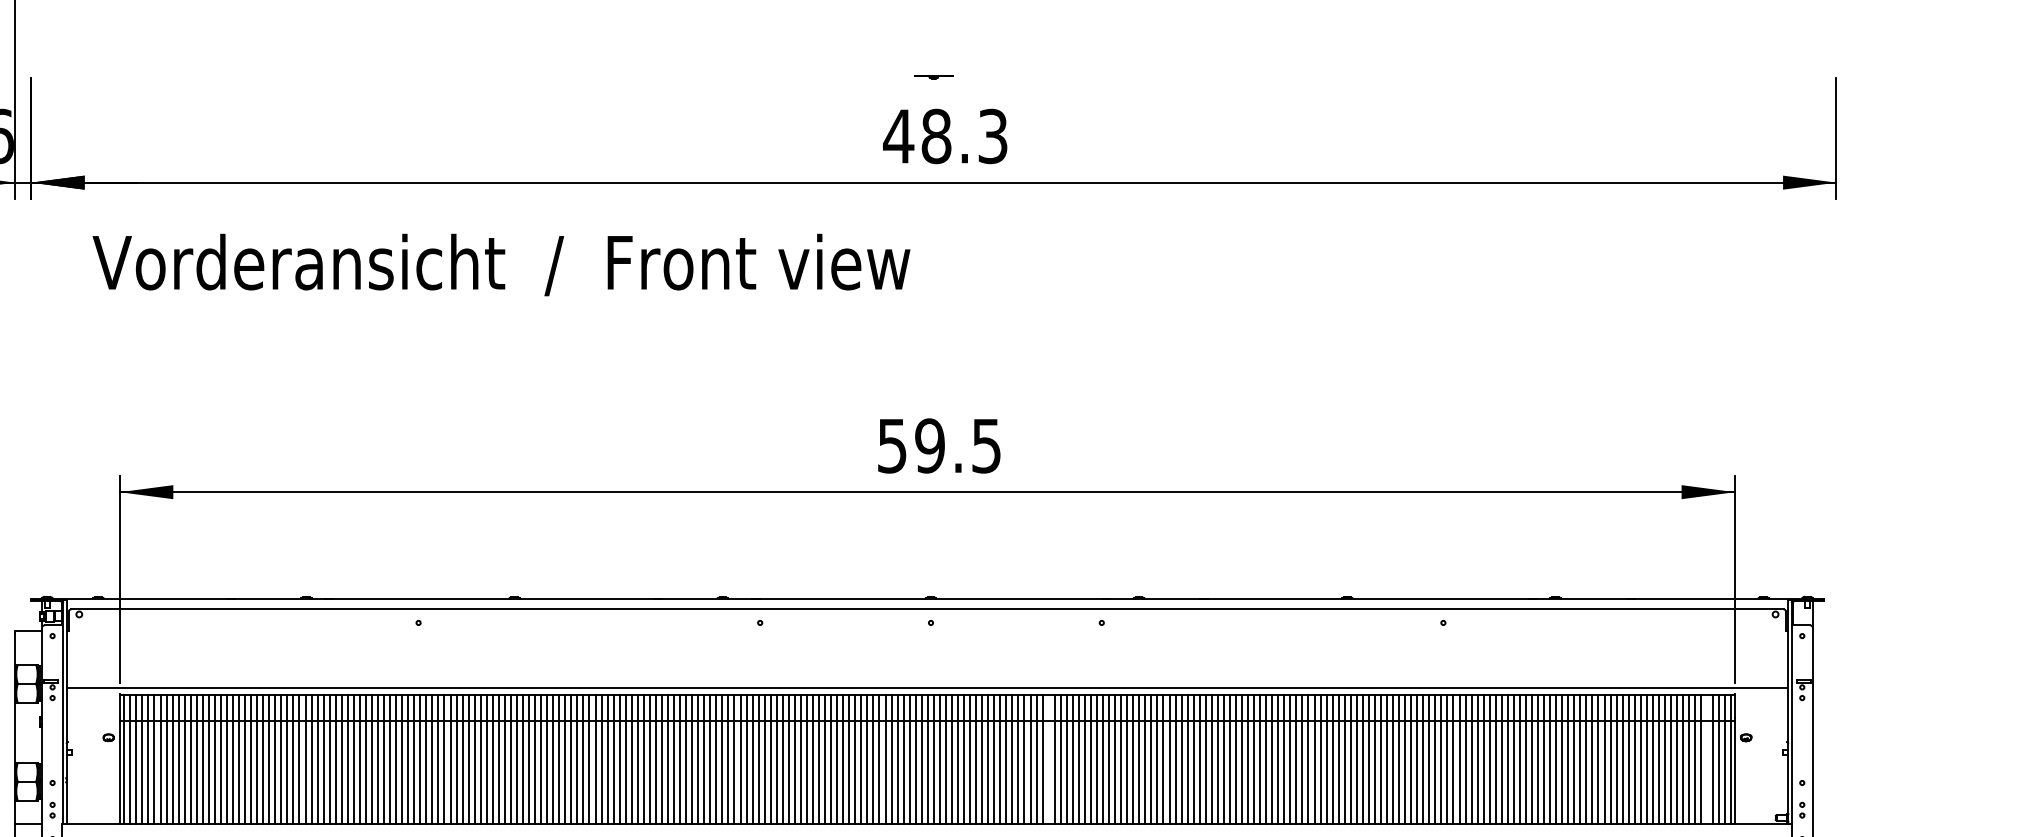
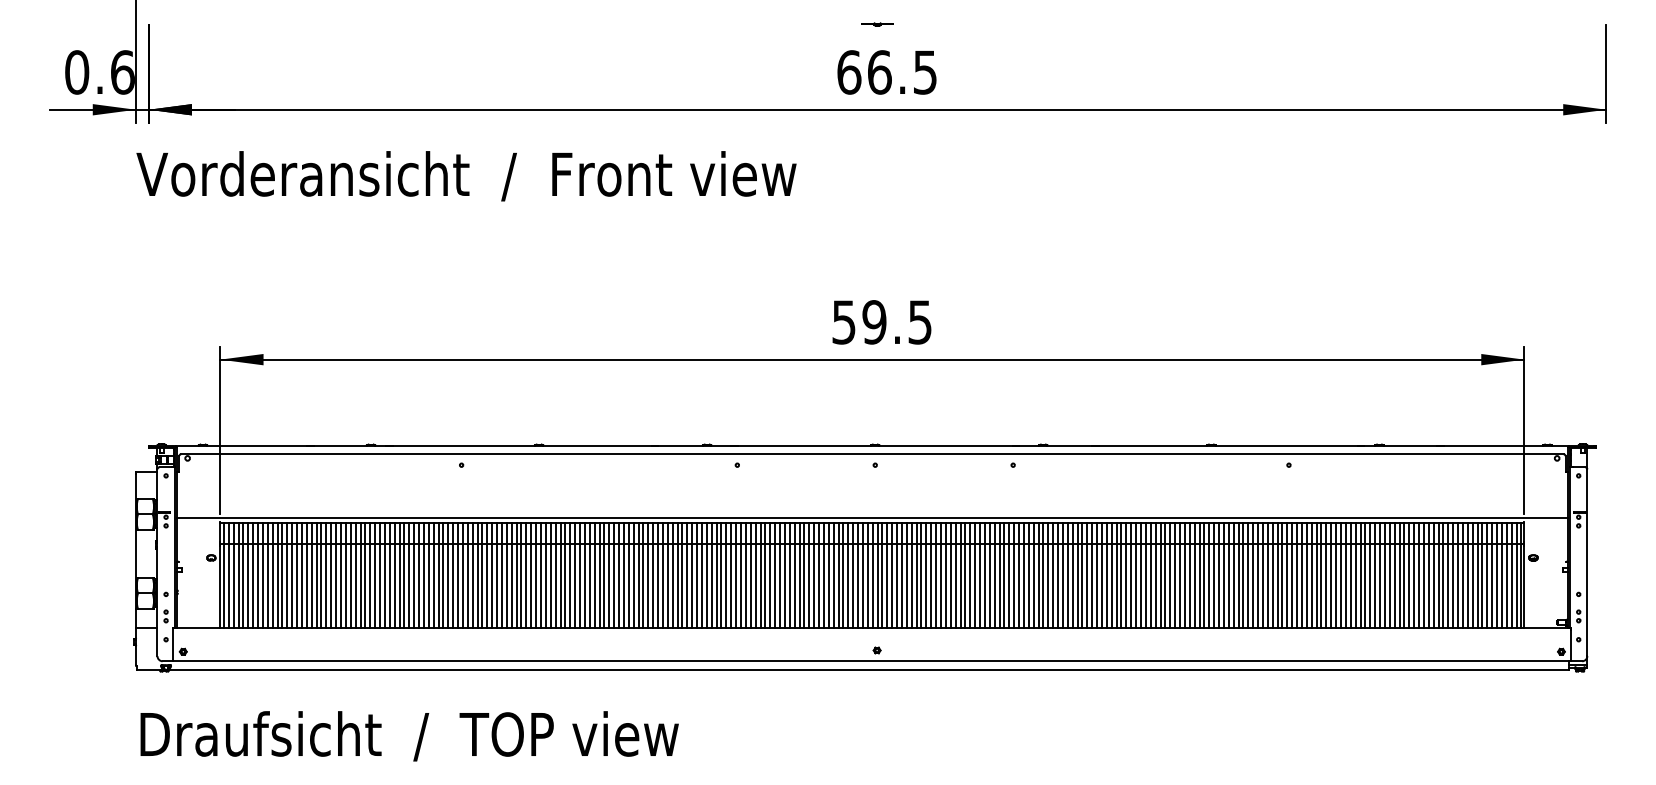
text: (944, 136) -> (886, 72), 48.3 -> 66.5
text: (501, 265) -> (466, 176), moved
line: (1048, 759) -> (970, 575), added
line: (1706, 759) -> (1501, 575), added

